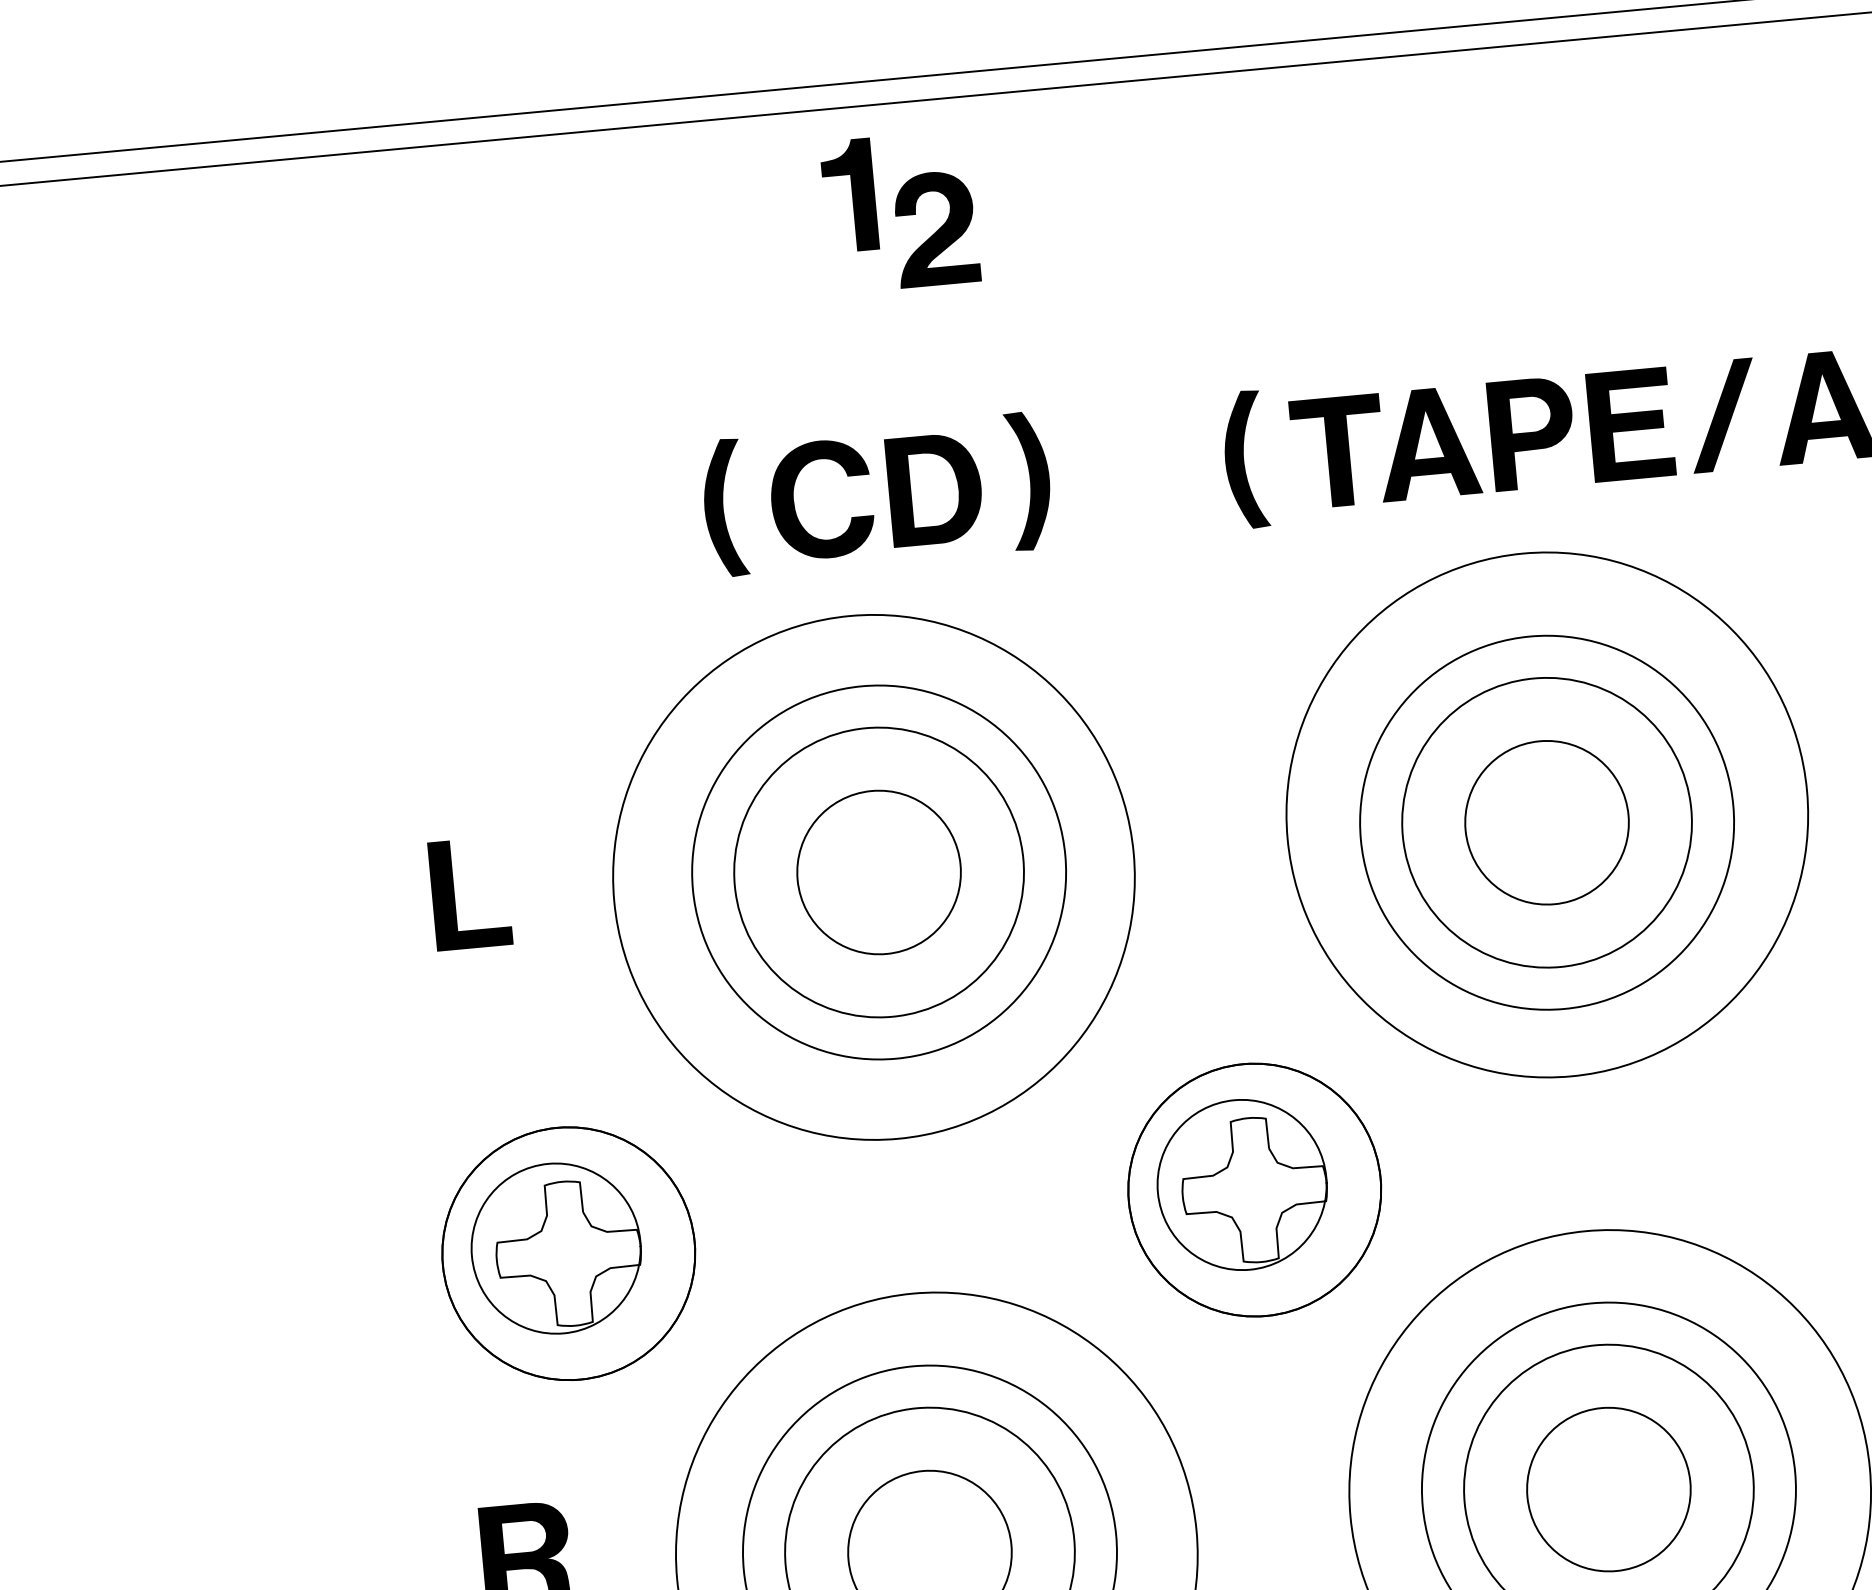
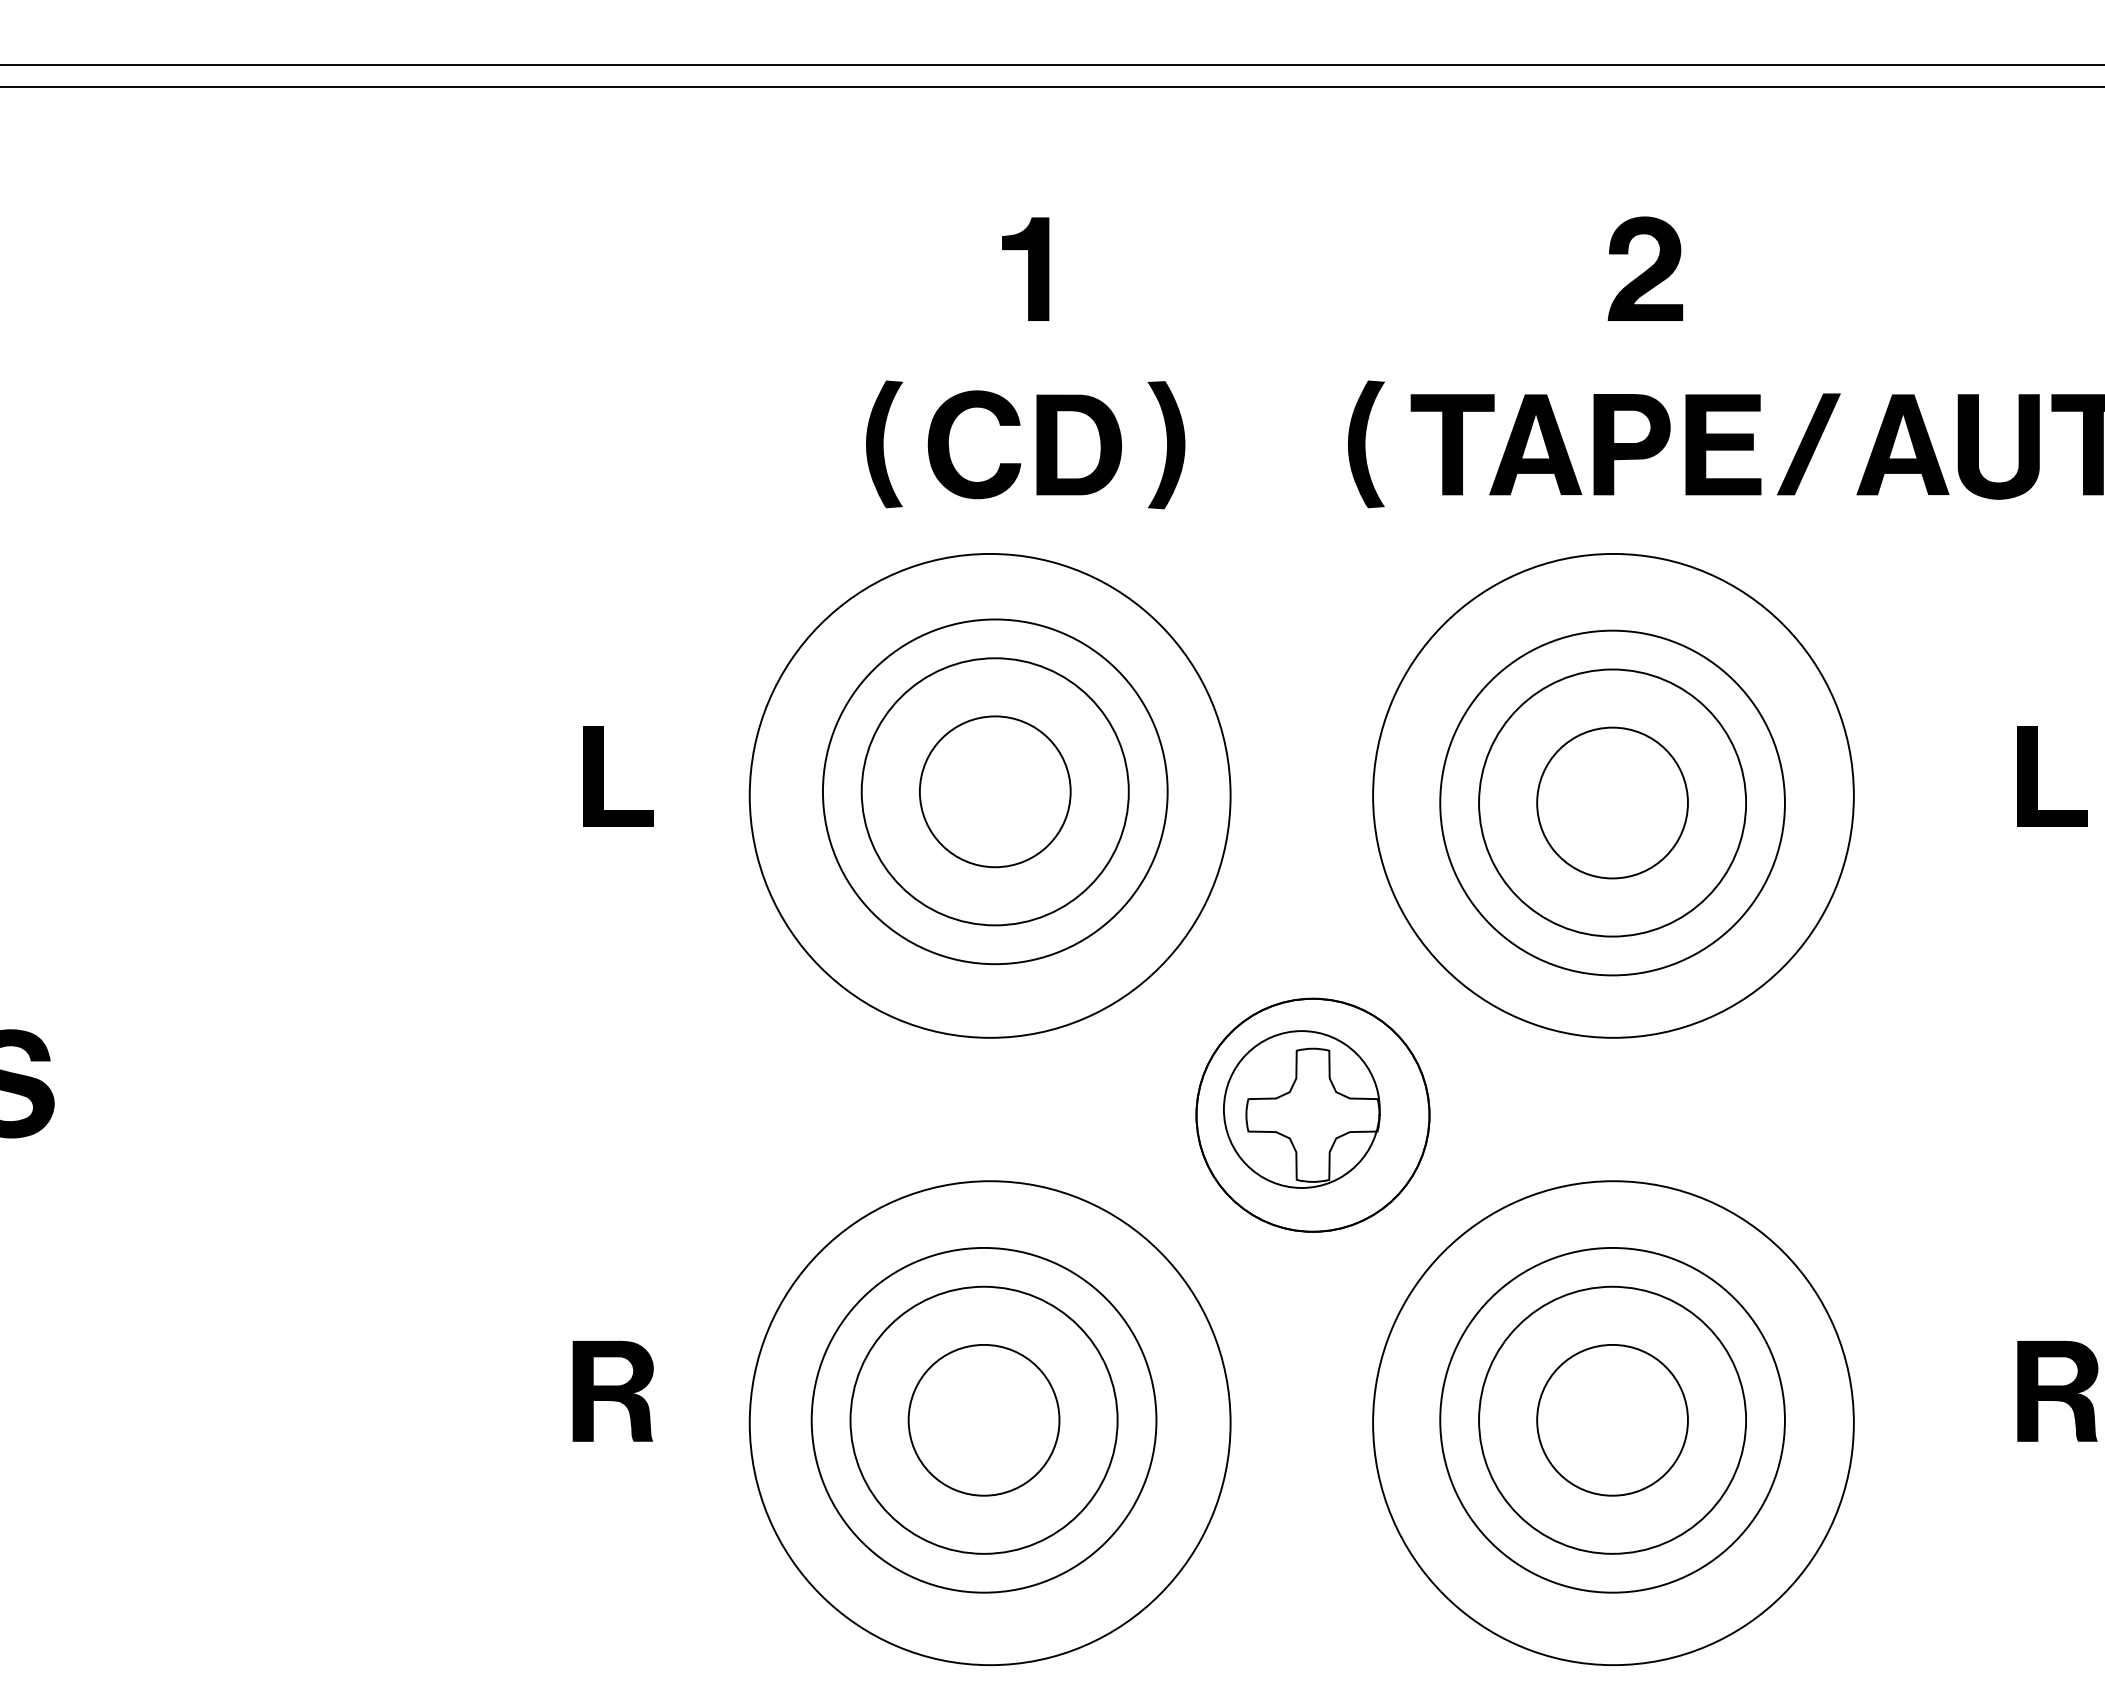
part: (849, 195) -> (1025, 268), moved
part: (936, 228) -> (1645, 268), moved
part: (568, 1252) -> (677, 1114), removed

